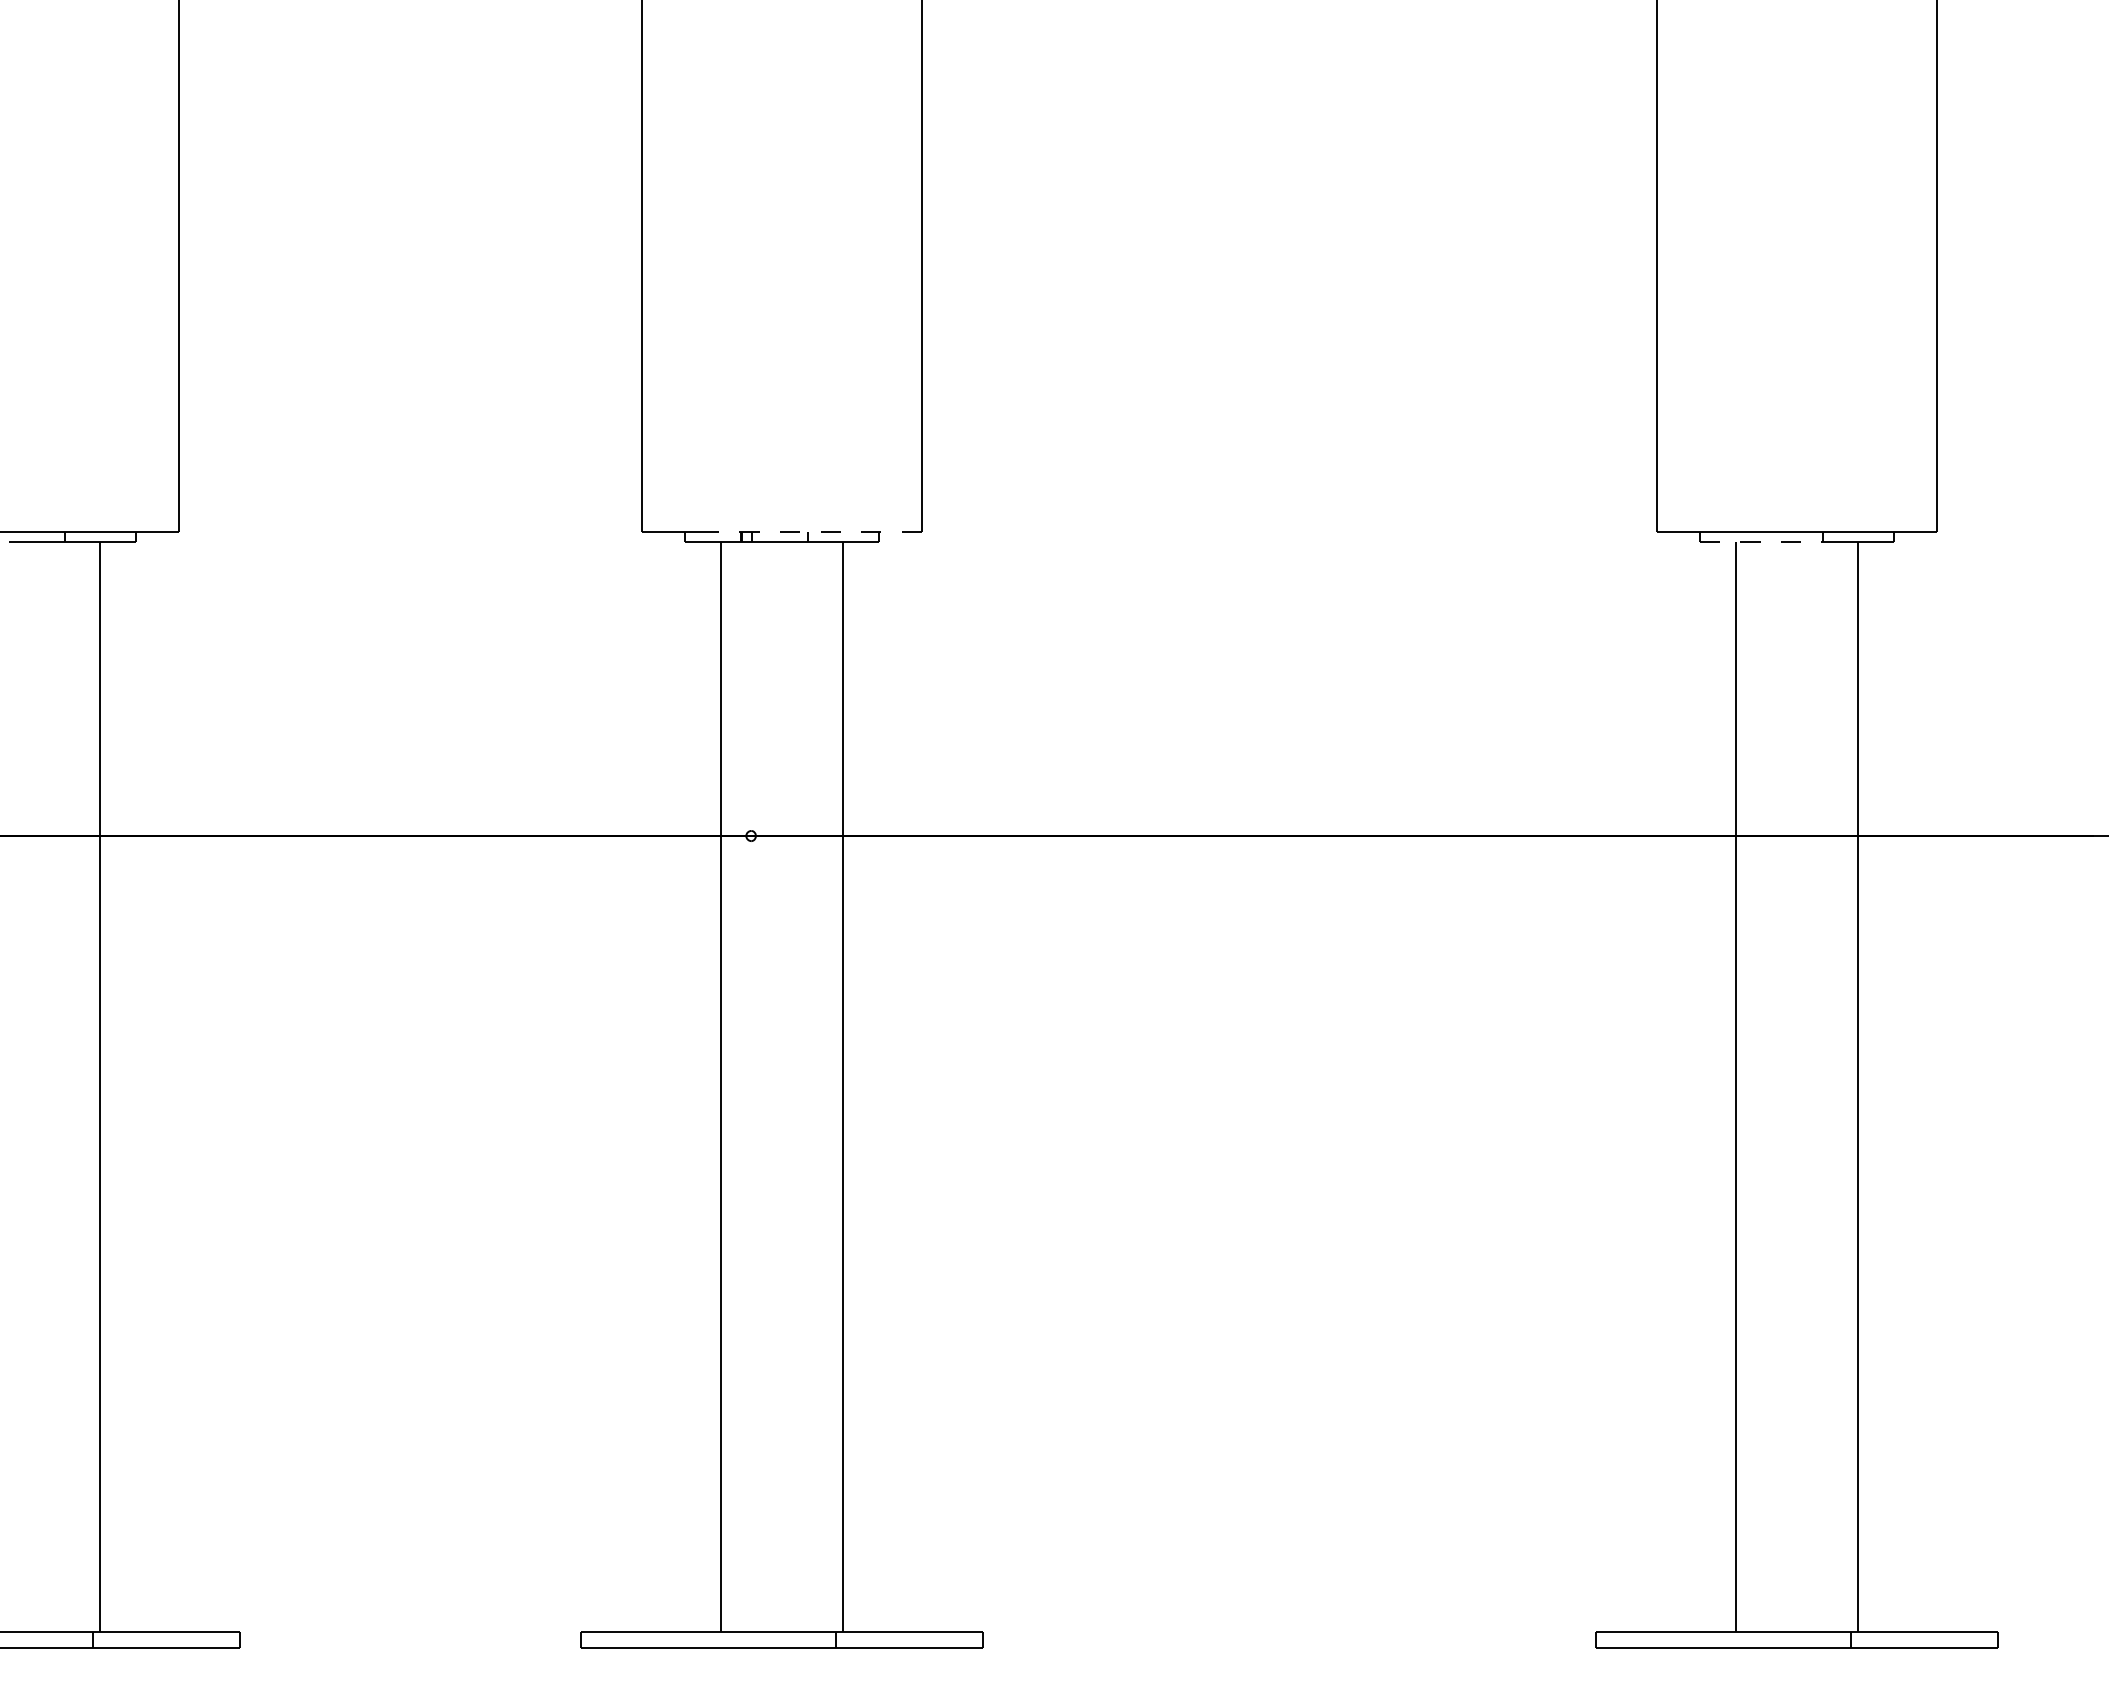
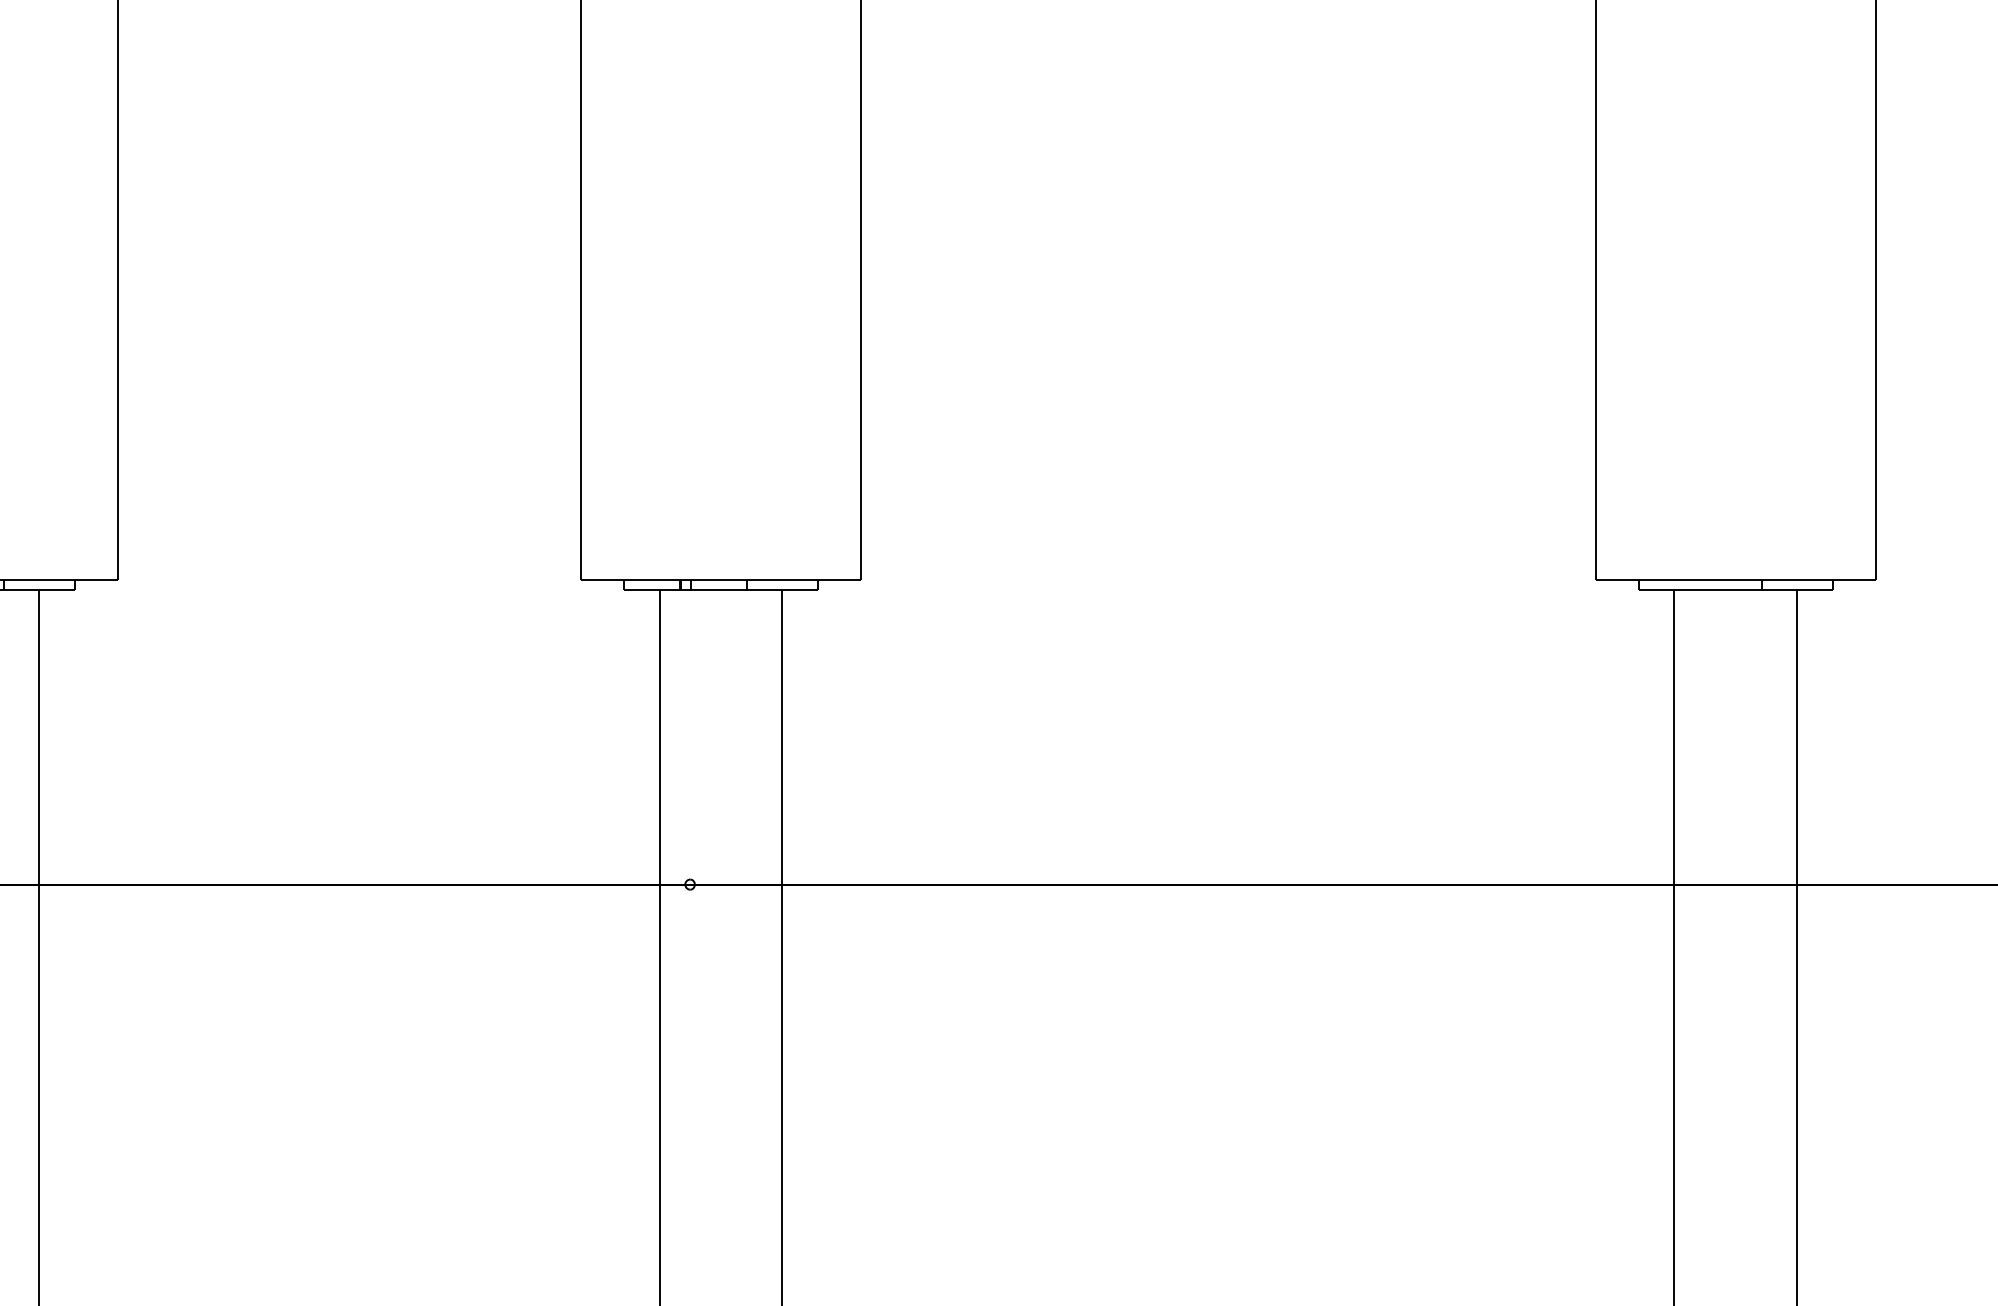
line: (816, 531) -> (755, 580), dashed -> solid
line: (1761, 541) -> (1700, 590), dashed -> solid

